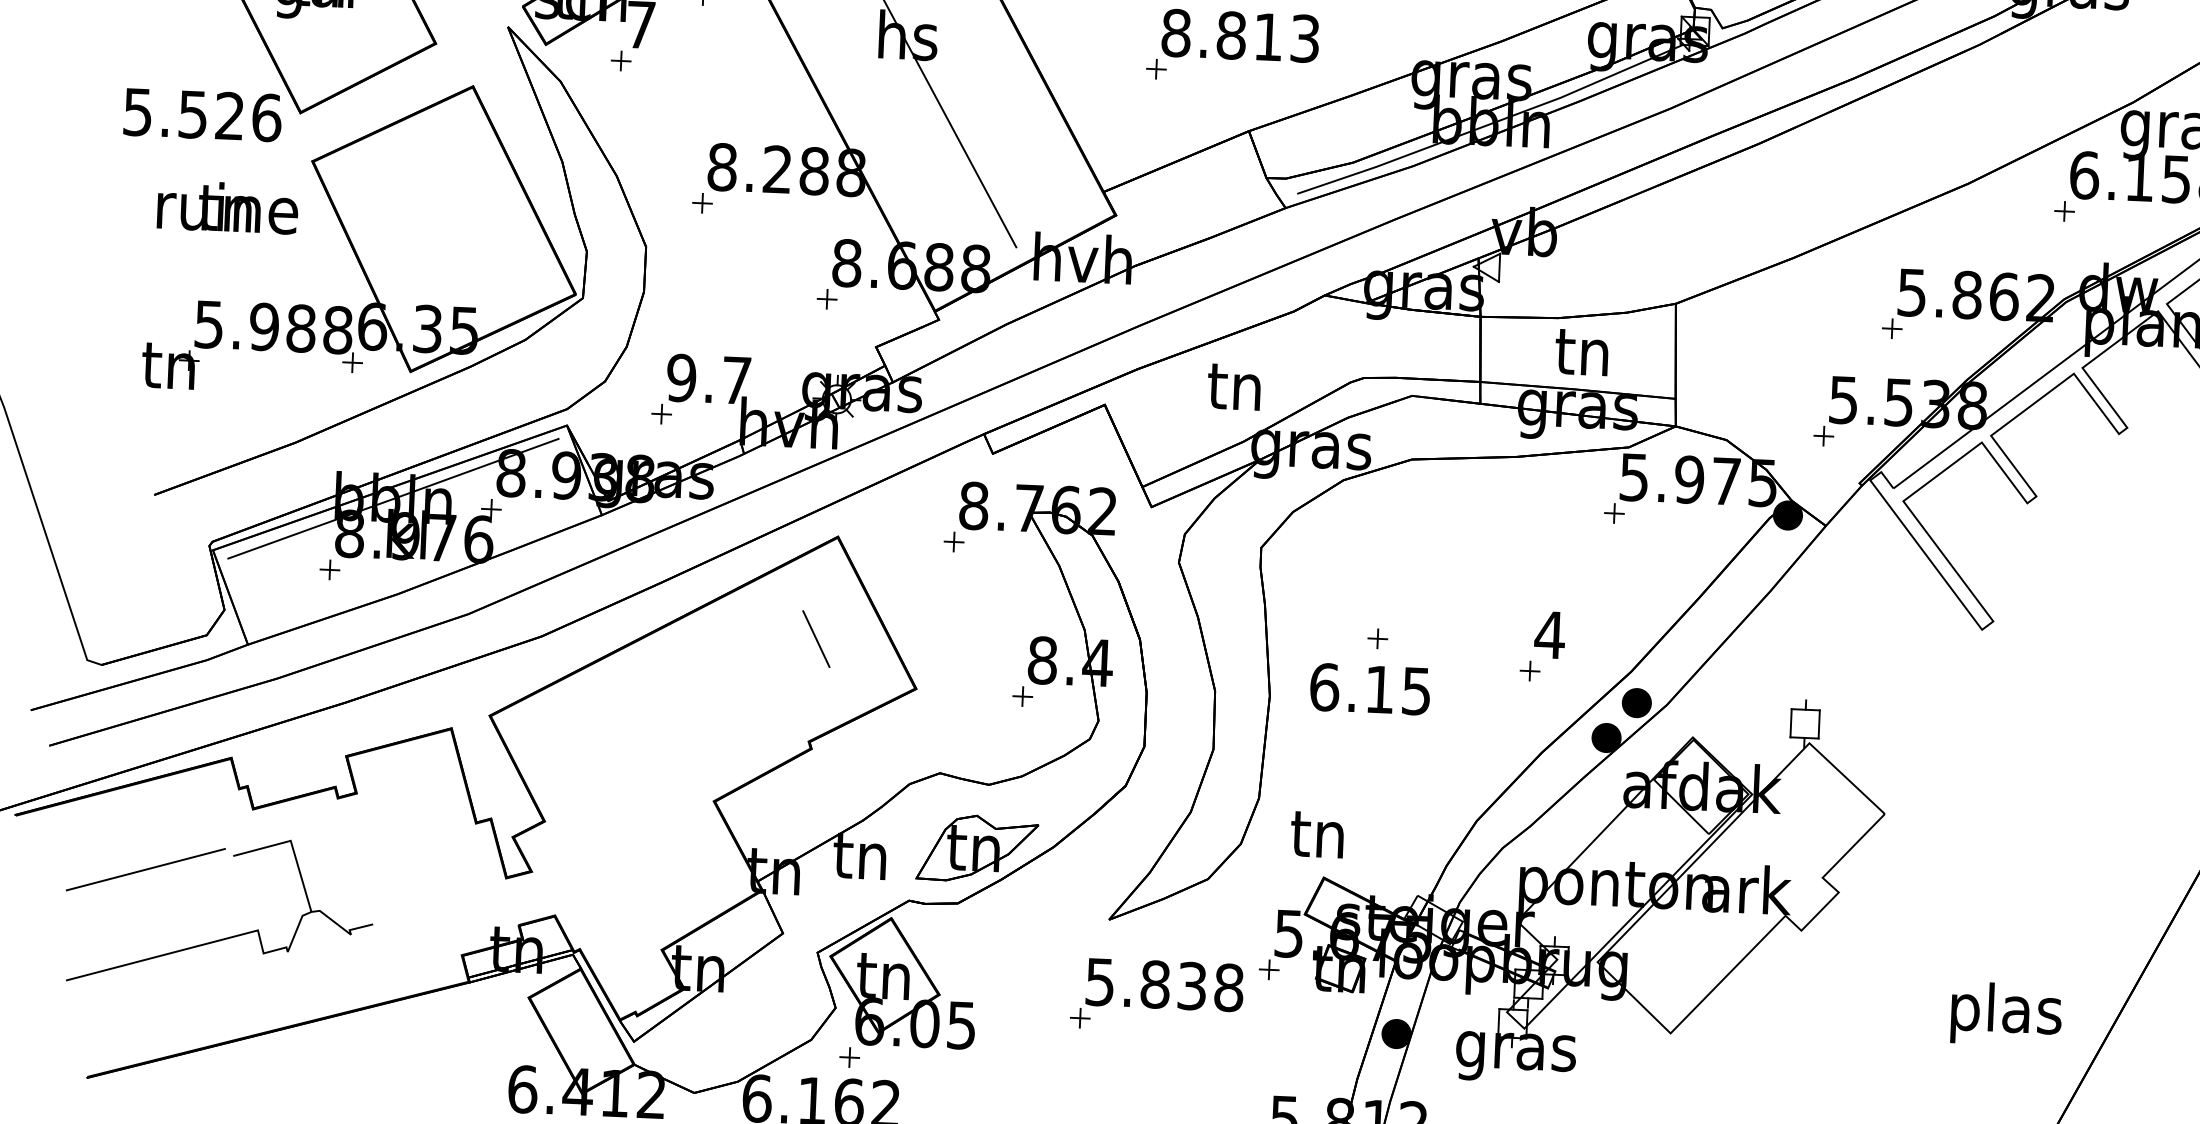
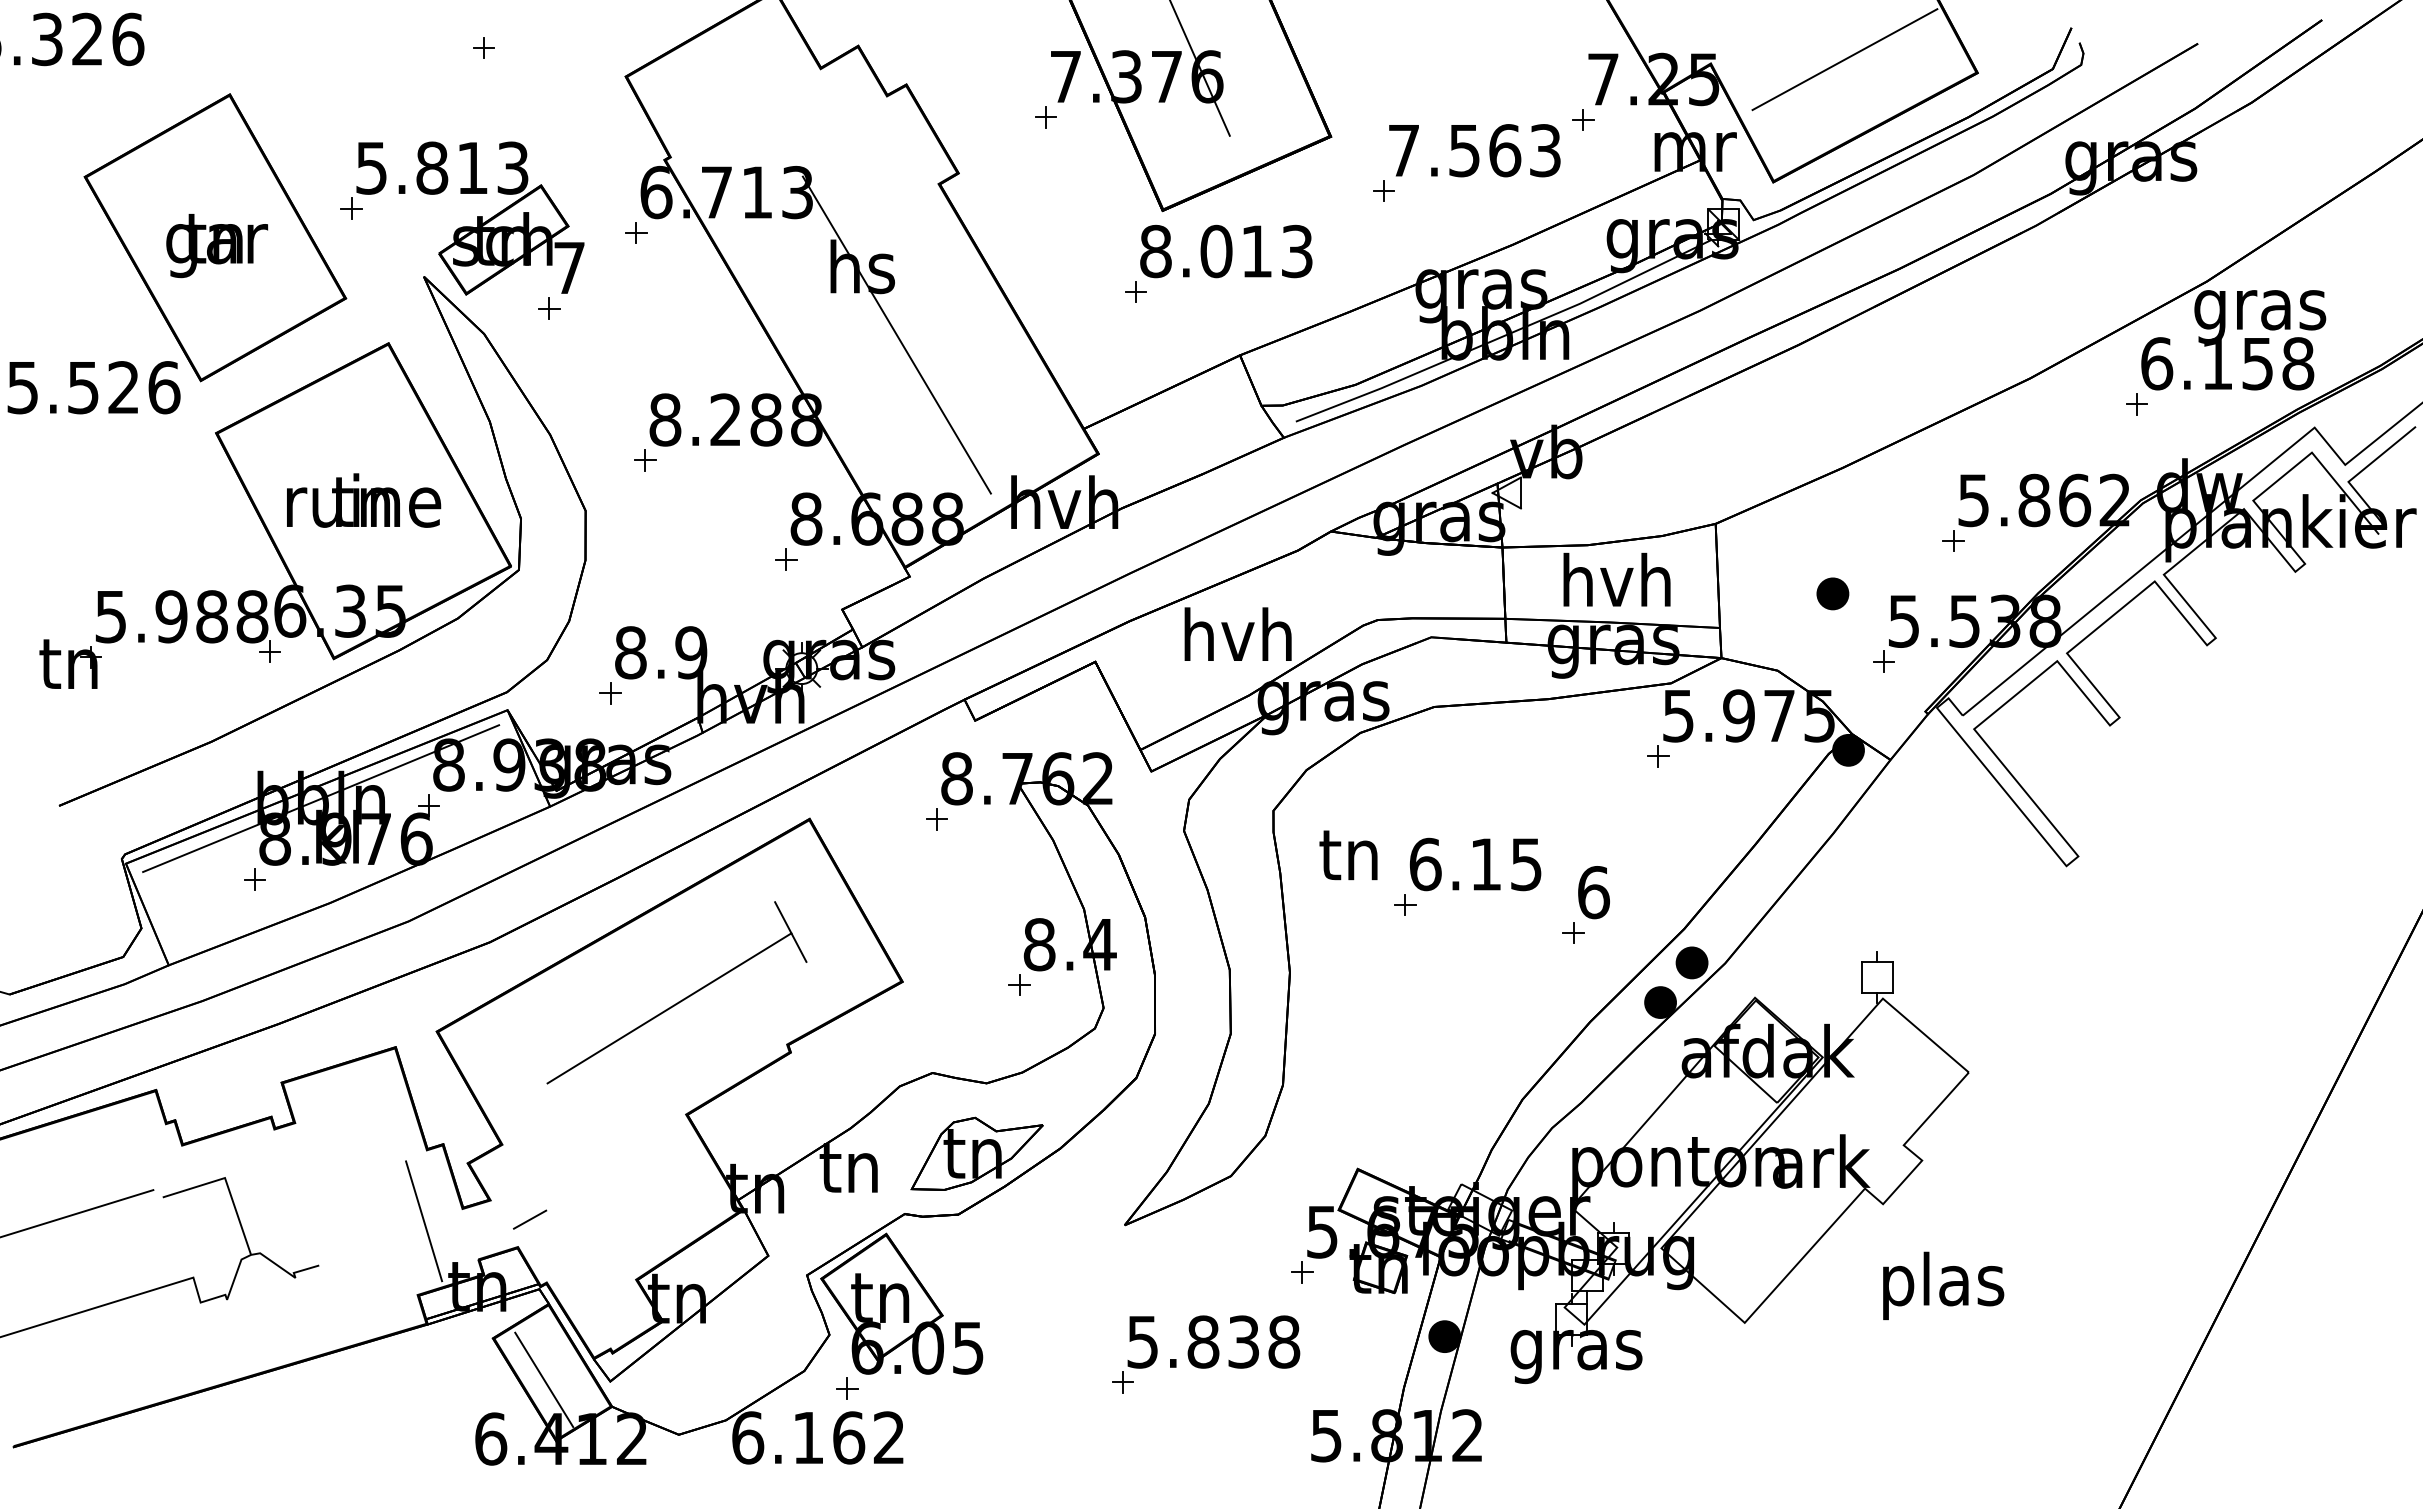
text: (1231, 35) -> (1216, 251), 8.813 -> 8.013
text: (228, 207) -> (364, 500), moved
text: (1583, 350) -> (1616, 579), tn -> hvh
part: (1779, 371) -> (1832, 593), added
text: (708, 379) -> (660, 652), 9.7 -> 8.9
text: (1235, 384) -> (1237, 633), tn -> hvh
text: (1549, 634) -> (1593, 892), 4 -> 6
text: (1370, 689) -> (1475, 864), moved
line: (702, 703) -> (669, 1008), added
text: (1317, 834) -> (1348, 855), moved
line: (470, 888) -> (424, 1221), added
line: (567, 890) -> (530, 1219), added
part: (1157, 996) -> (1206, 1354), moved
text: (2006, 1013) -> (1943, 1285), moved
line: (574, 1037) -> (544, 1379), added

